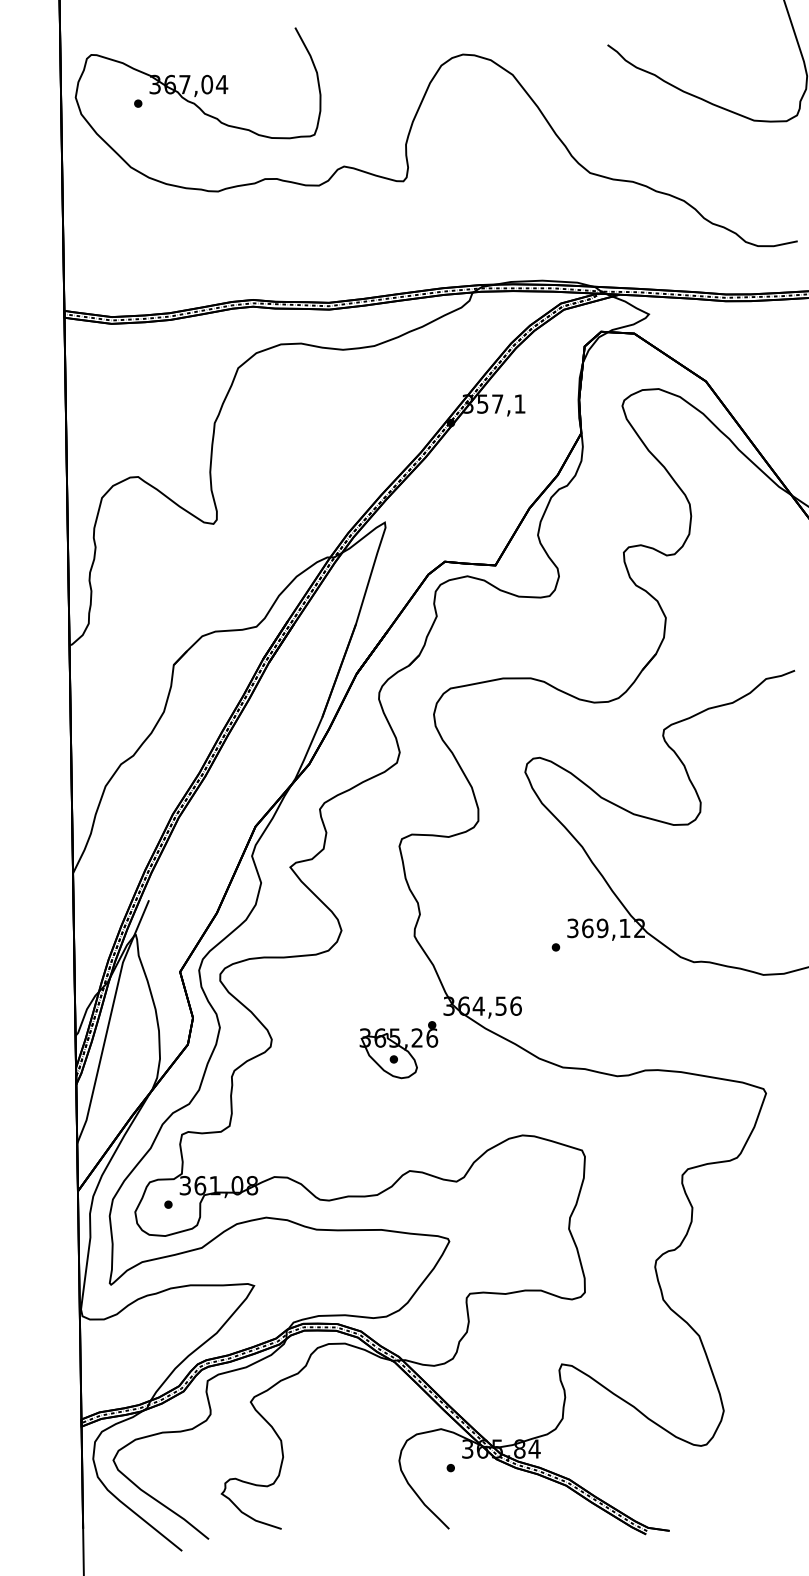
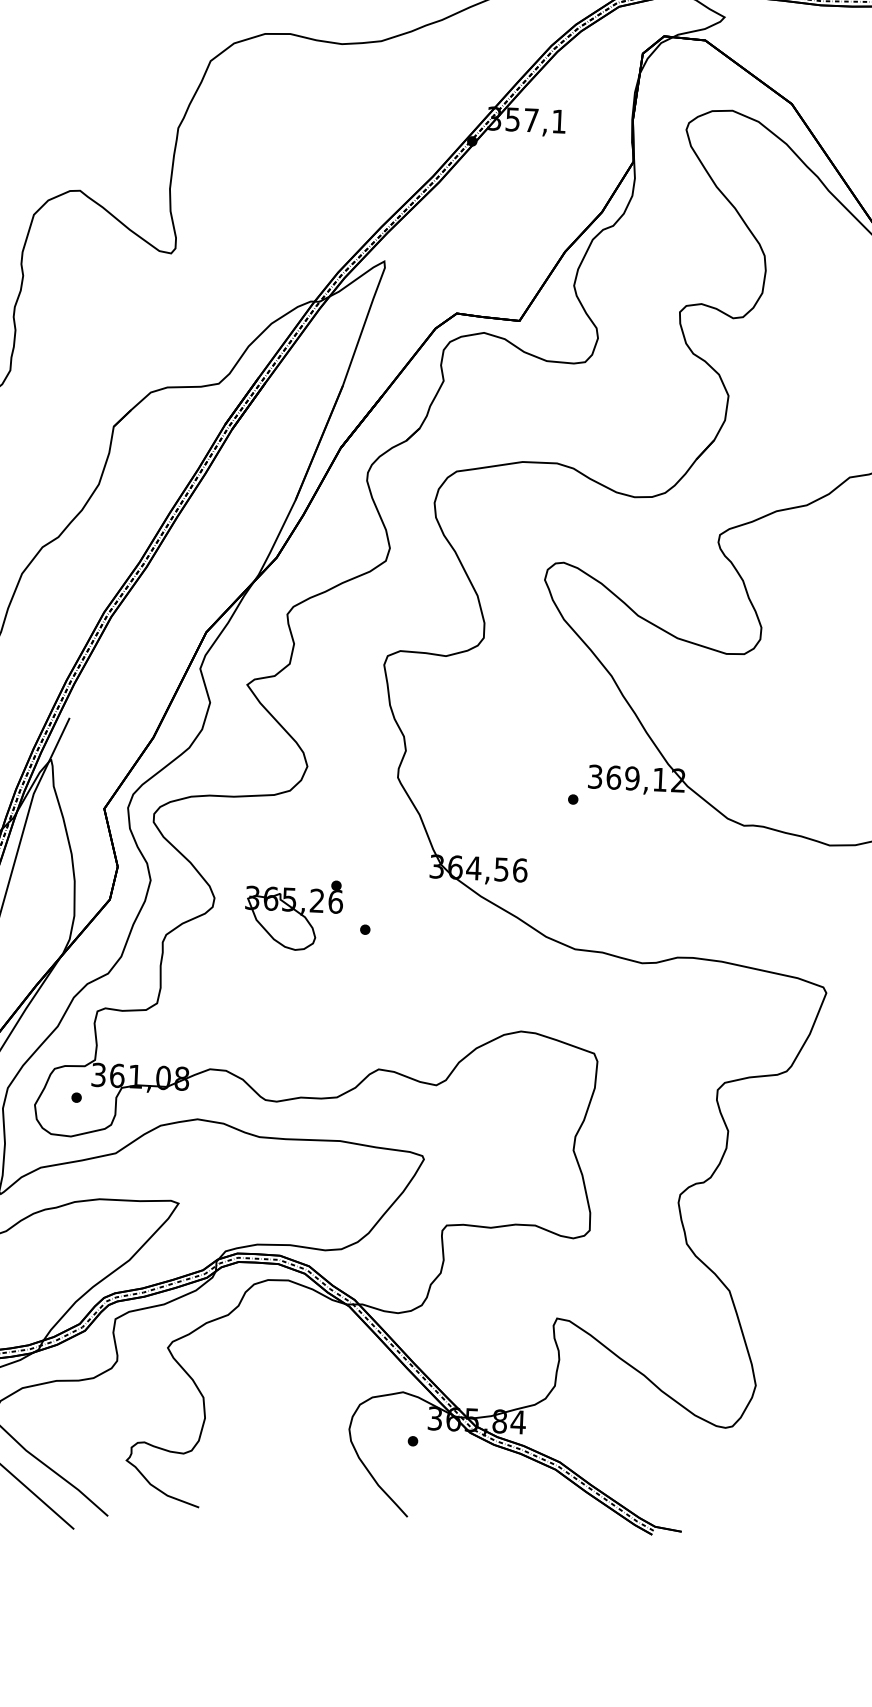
part: (398, 1050) -> (293, 915), moved

